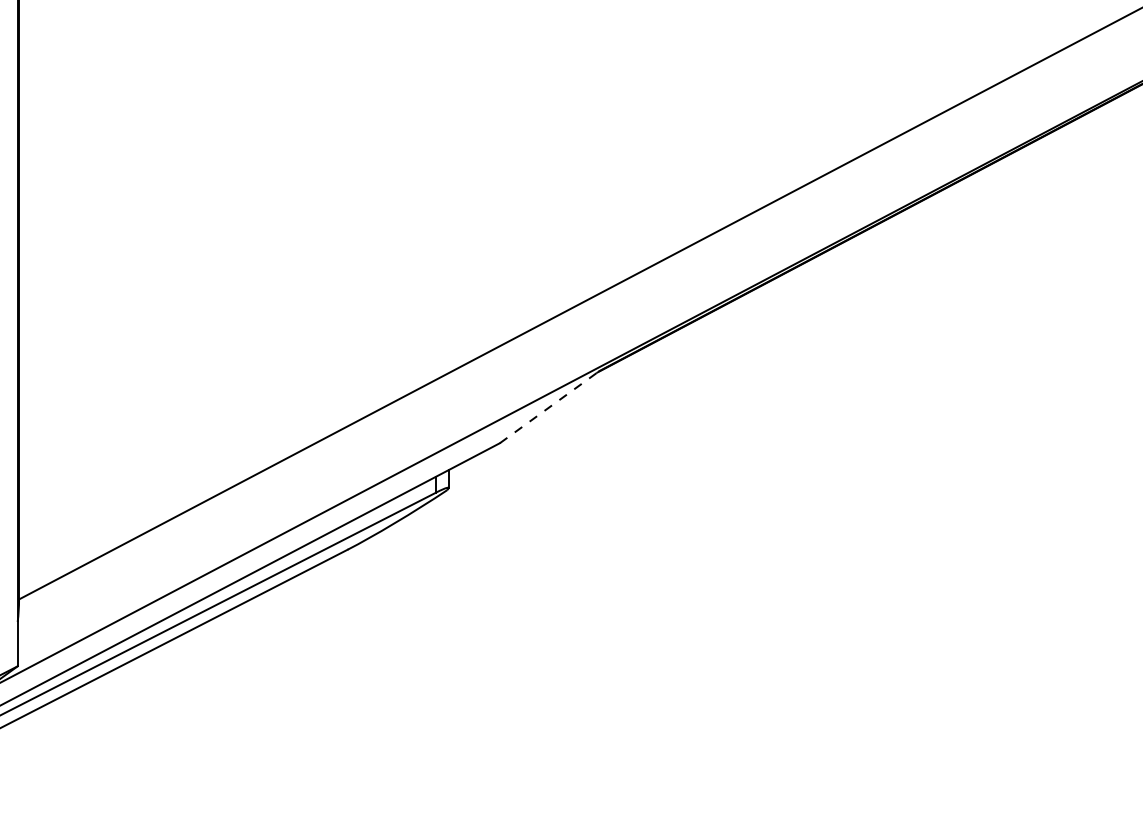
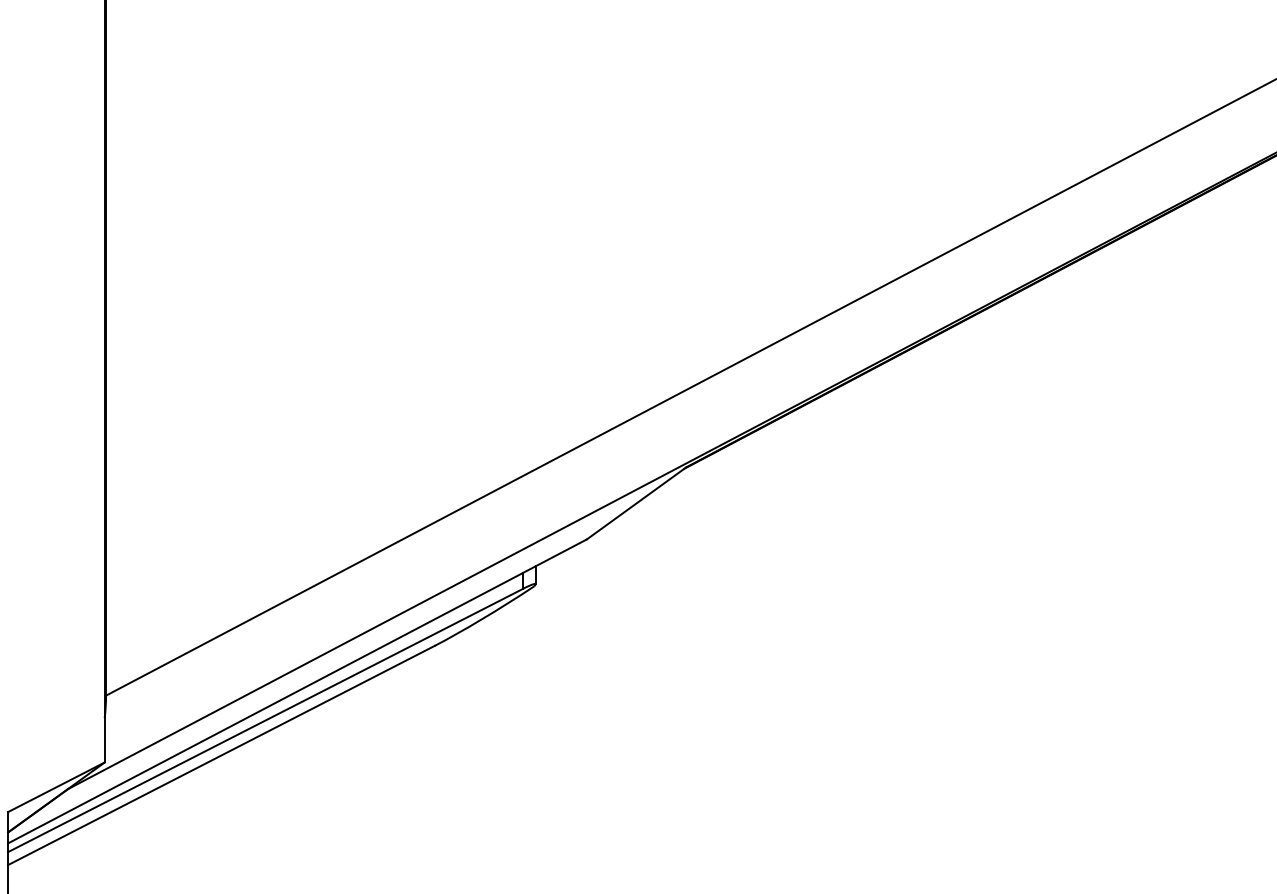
line: (550, 407) -> (637, 503), dashed -> solid

